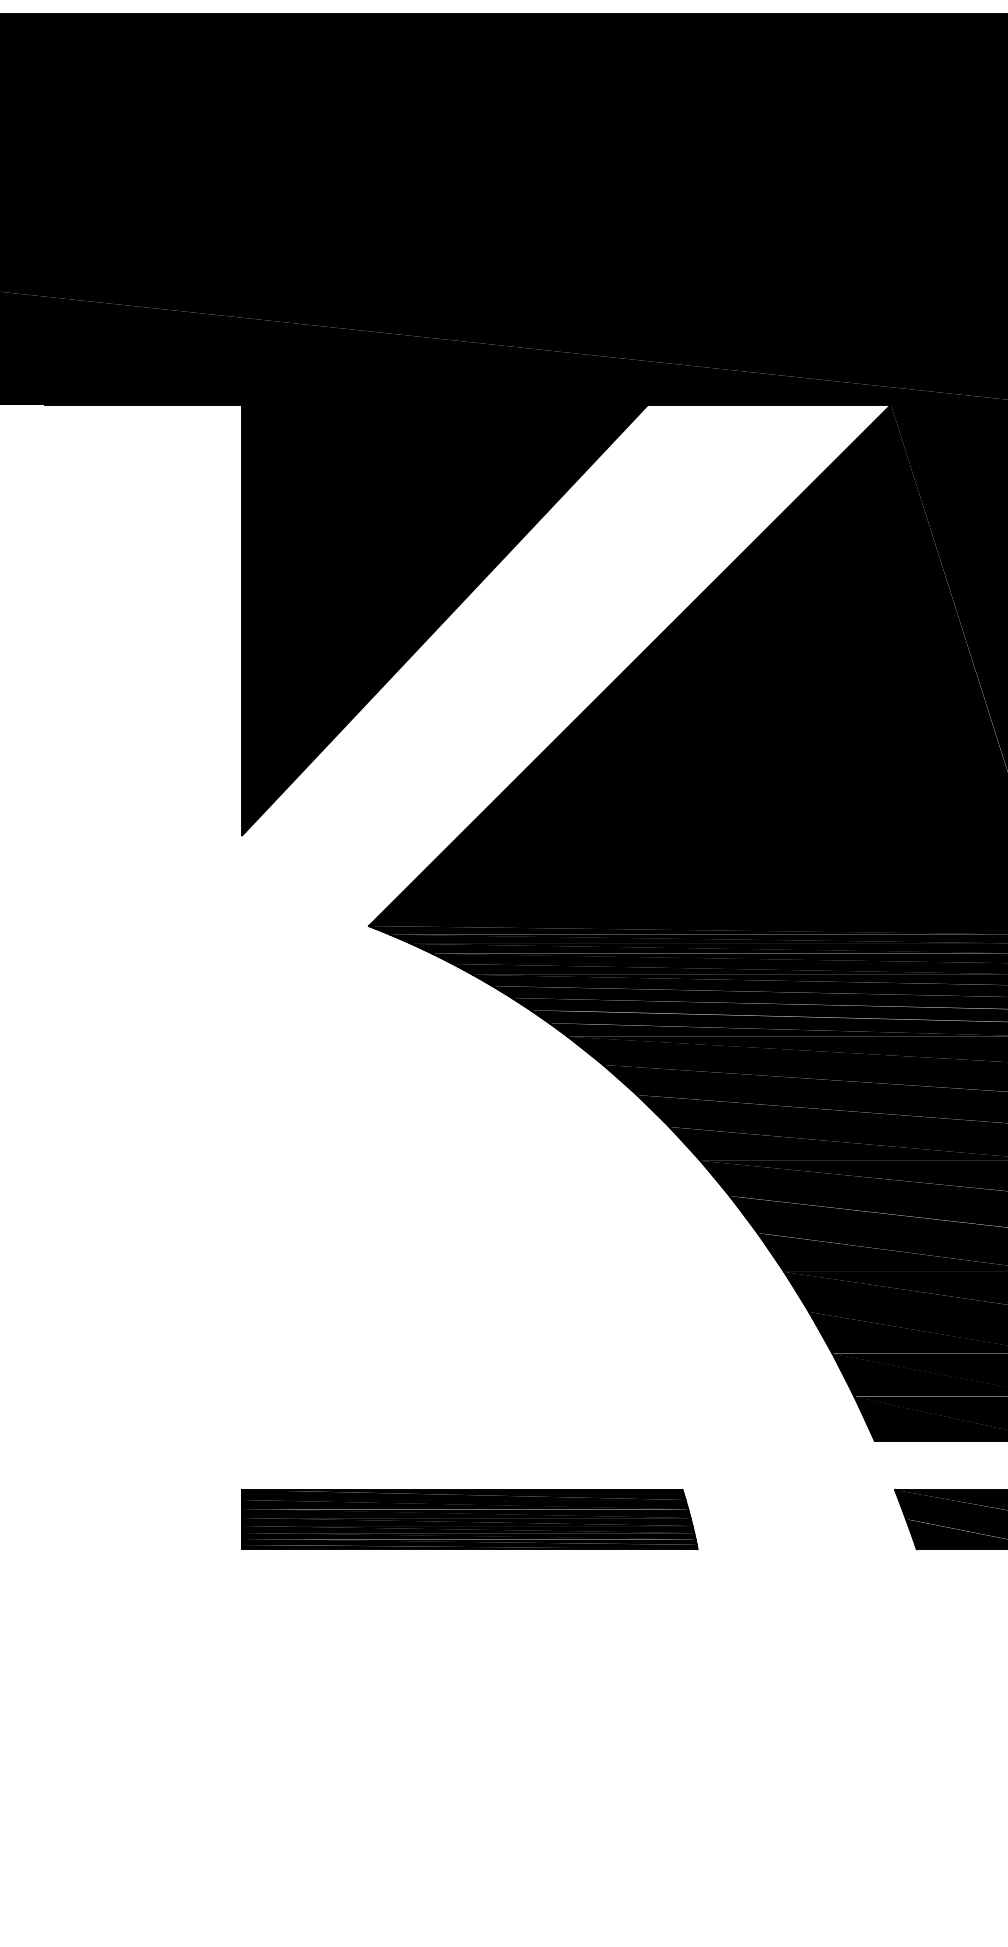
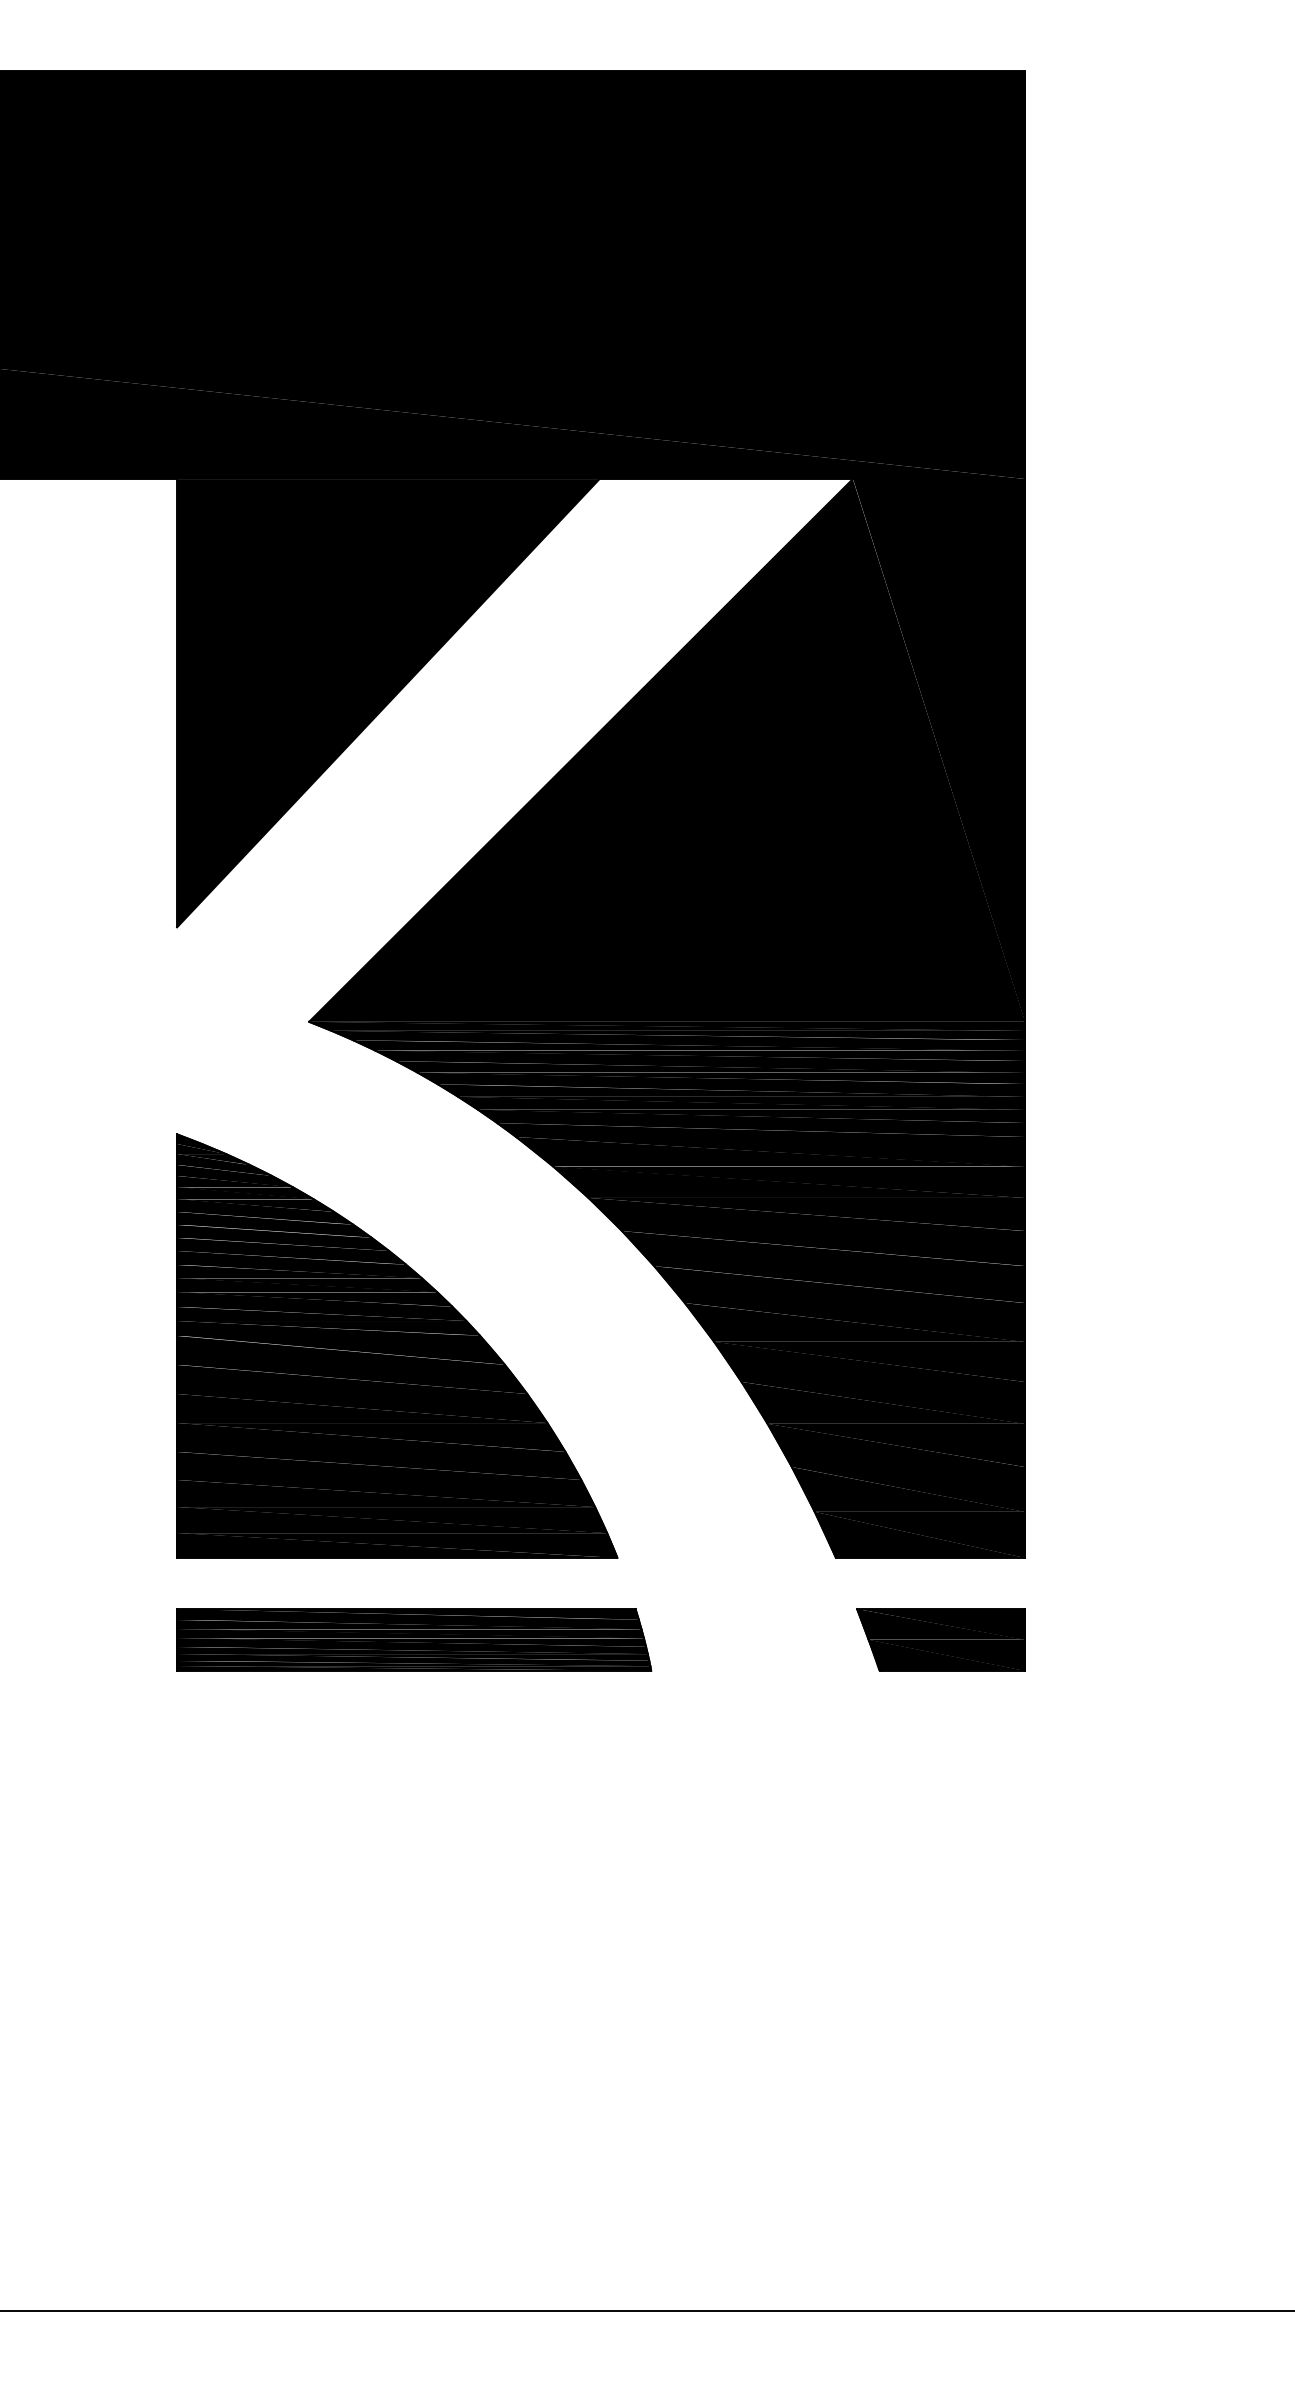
part: (453, 1236) -> (397, 1345), added

